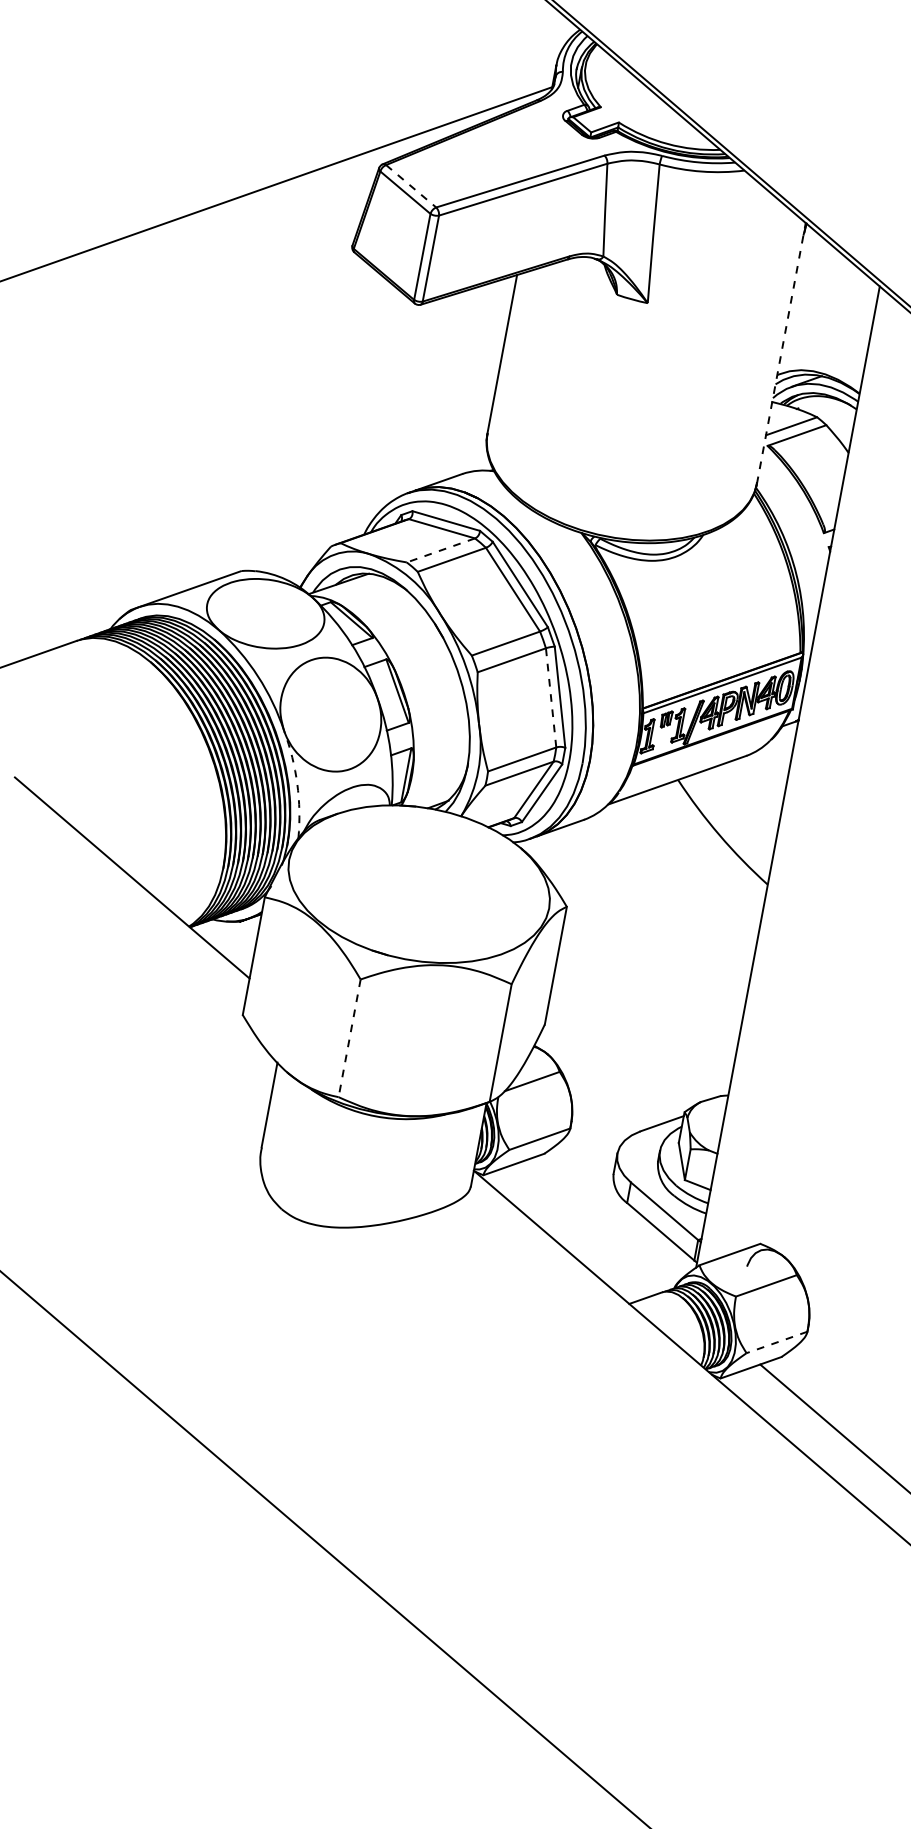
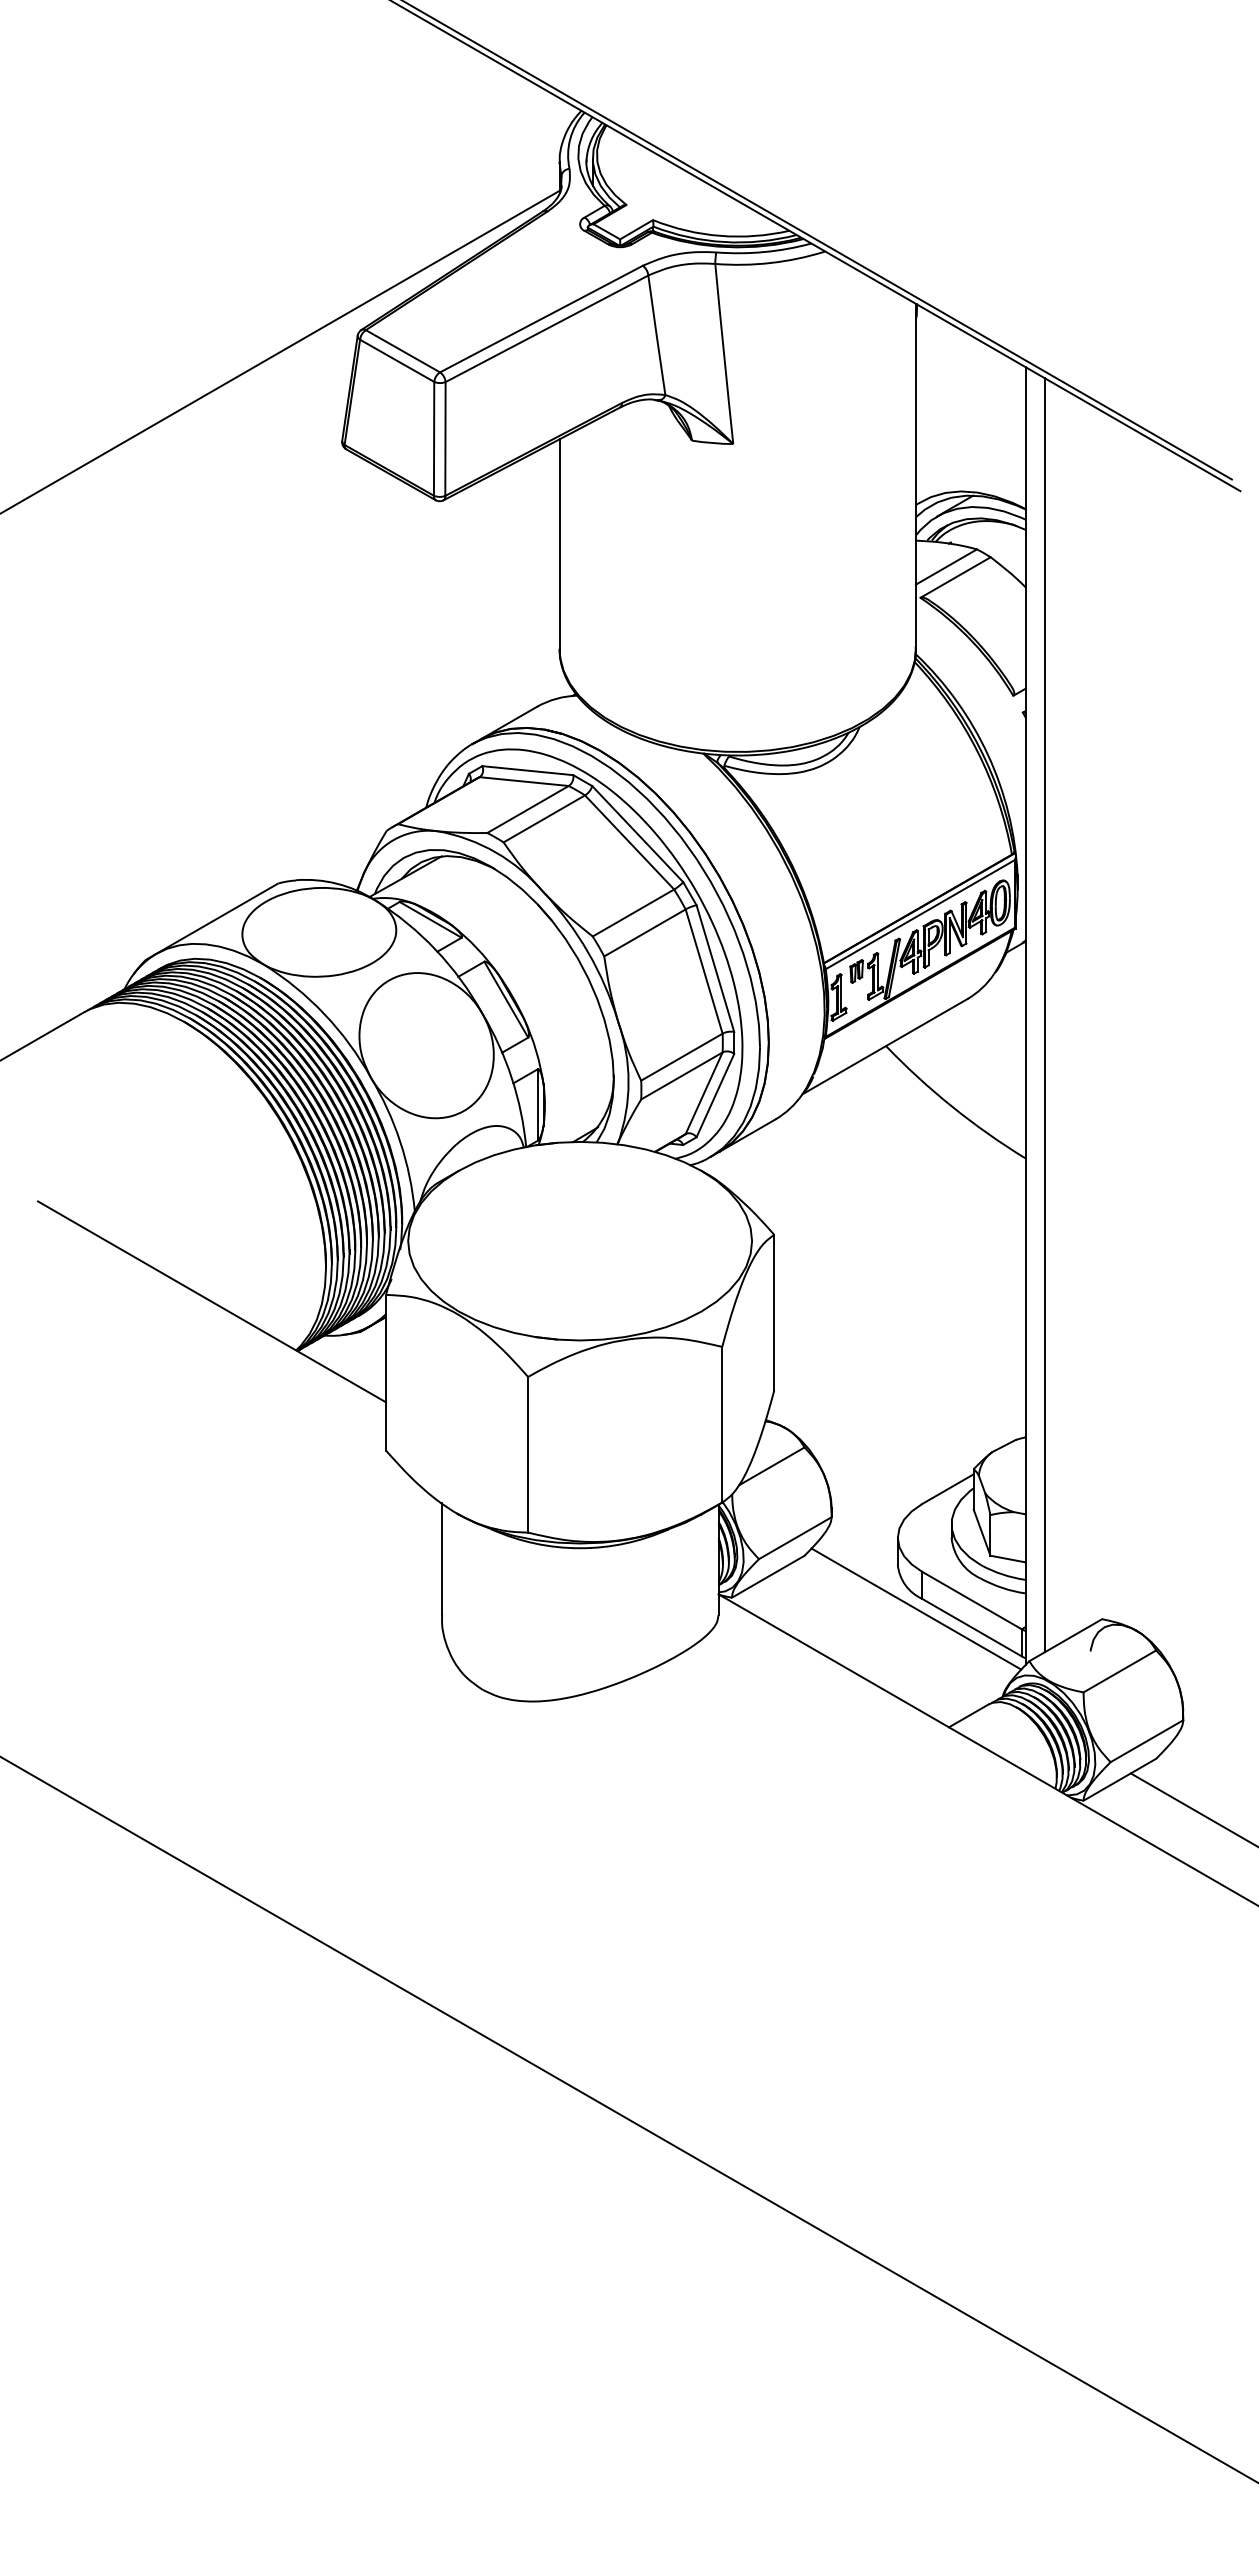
line: (410, 186) -> (402, 351), dashed -> solid
line: (780, 353) -> (915, 476), dashed -> solid
line: (440, 550) -> (527, 809), dashed -> solid
line: (551, 697) -> (704, 971), dashed -> solid
line: (802, 779) -> (1045, 1015), added
arc: (297, 784) -> (400, 1142), dashed -> solid
line: (349, 1038) -> (528, 1454), dashed -> solid
line: (621, 1209) -> (916, 1608), added
line: (776, 1342) -> (1146, 1741), dashed -> solid

